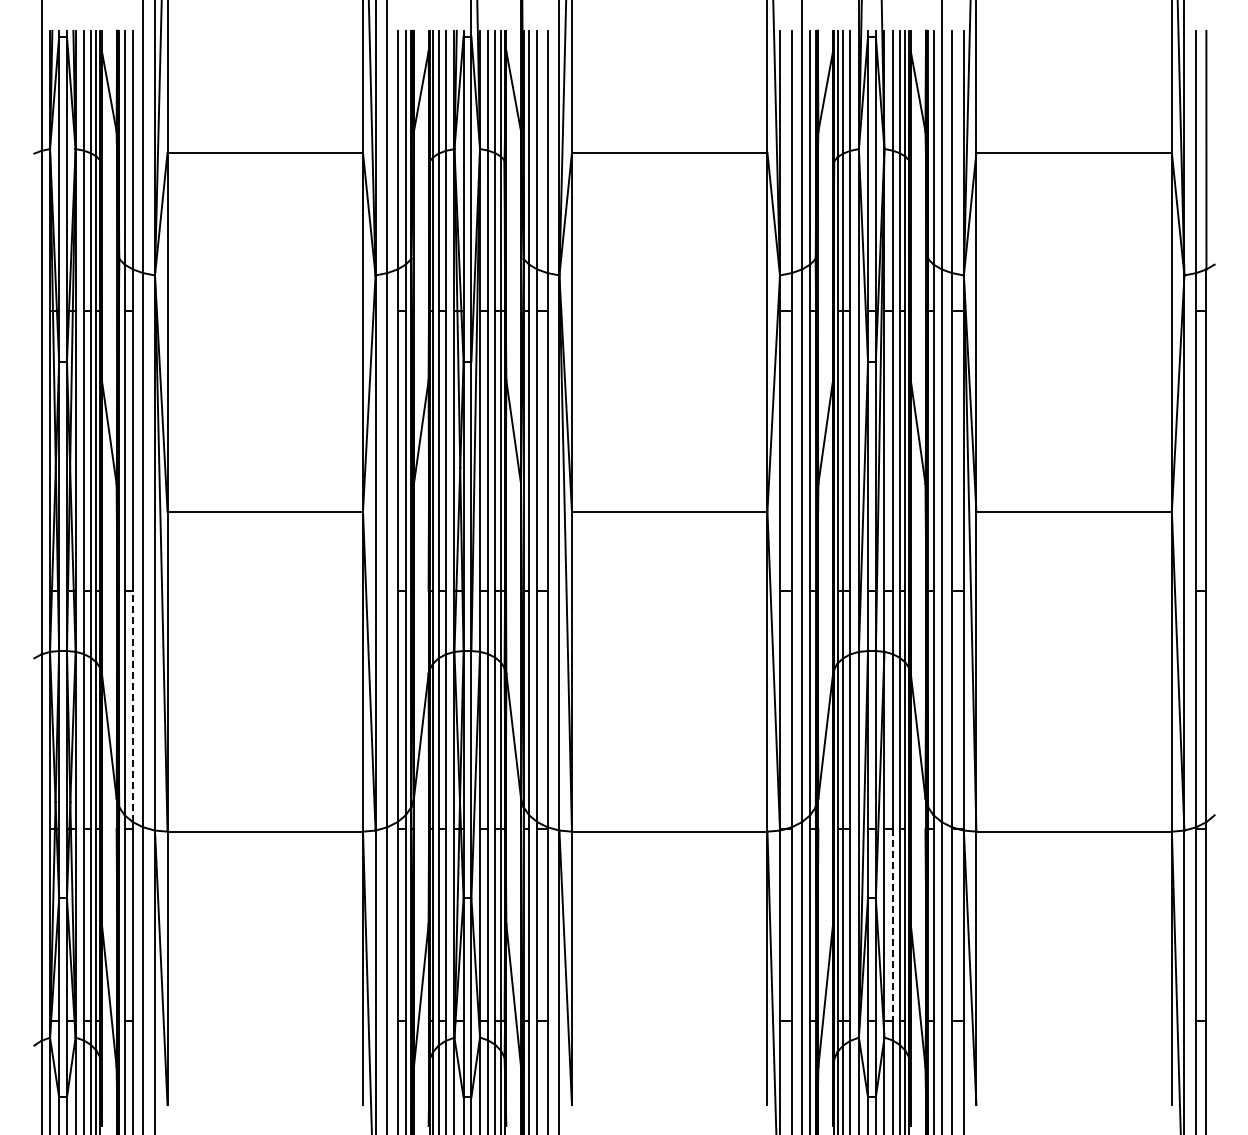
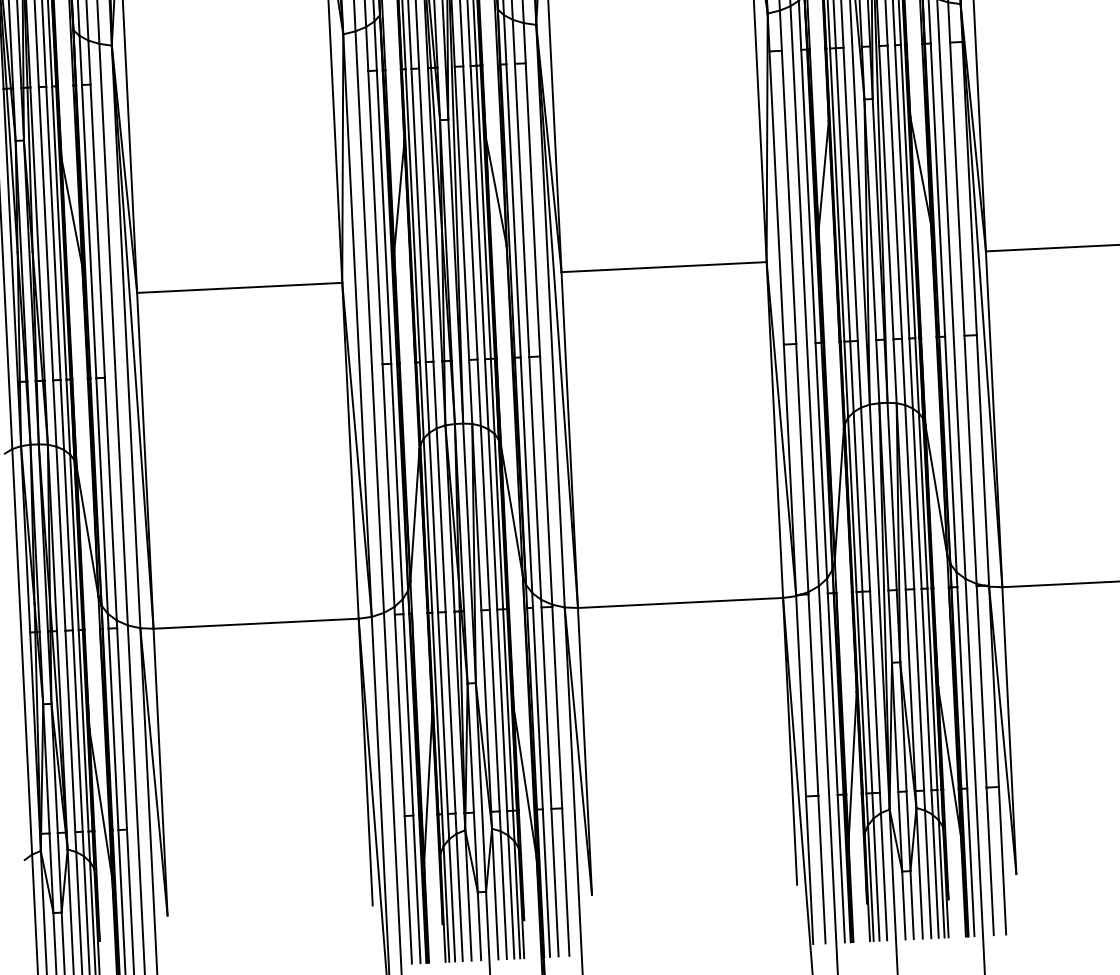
line: (132, 706) -> (110, 499), dashed -> solid
line: (892, 925) -> (919, 689), dashed -> solid

